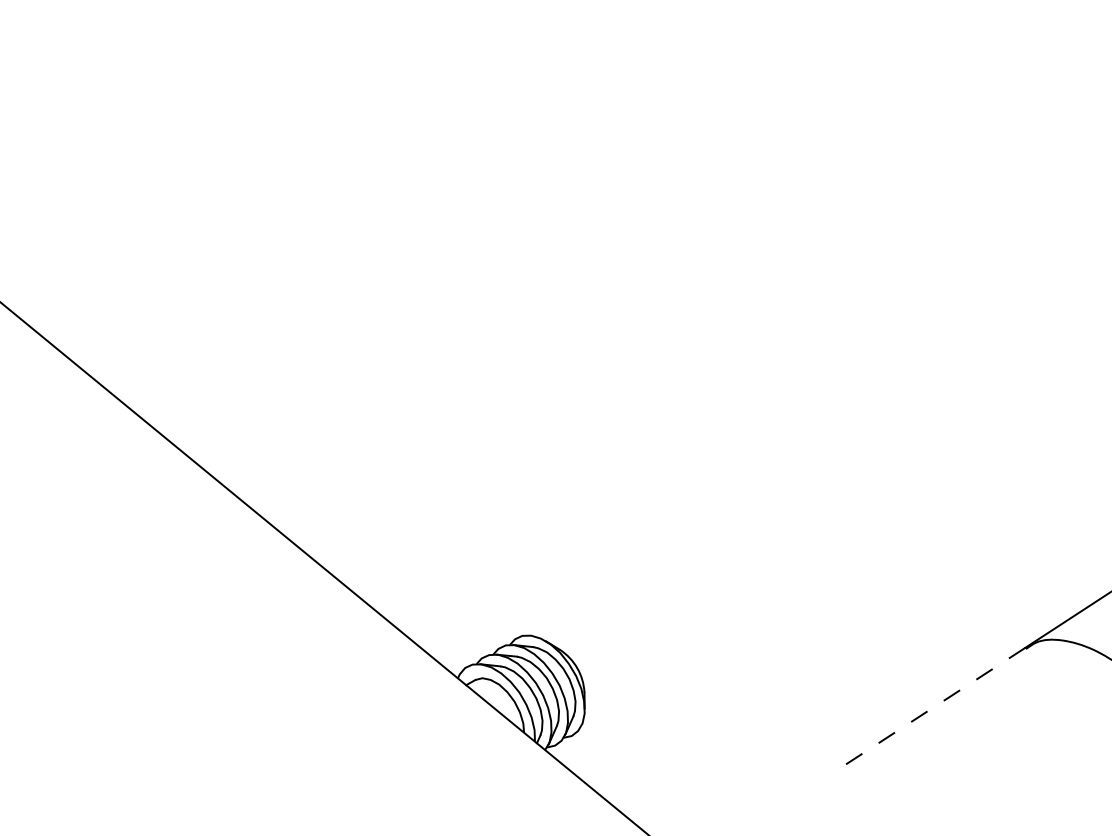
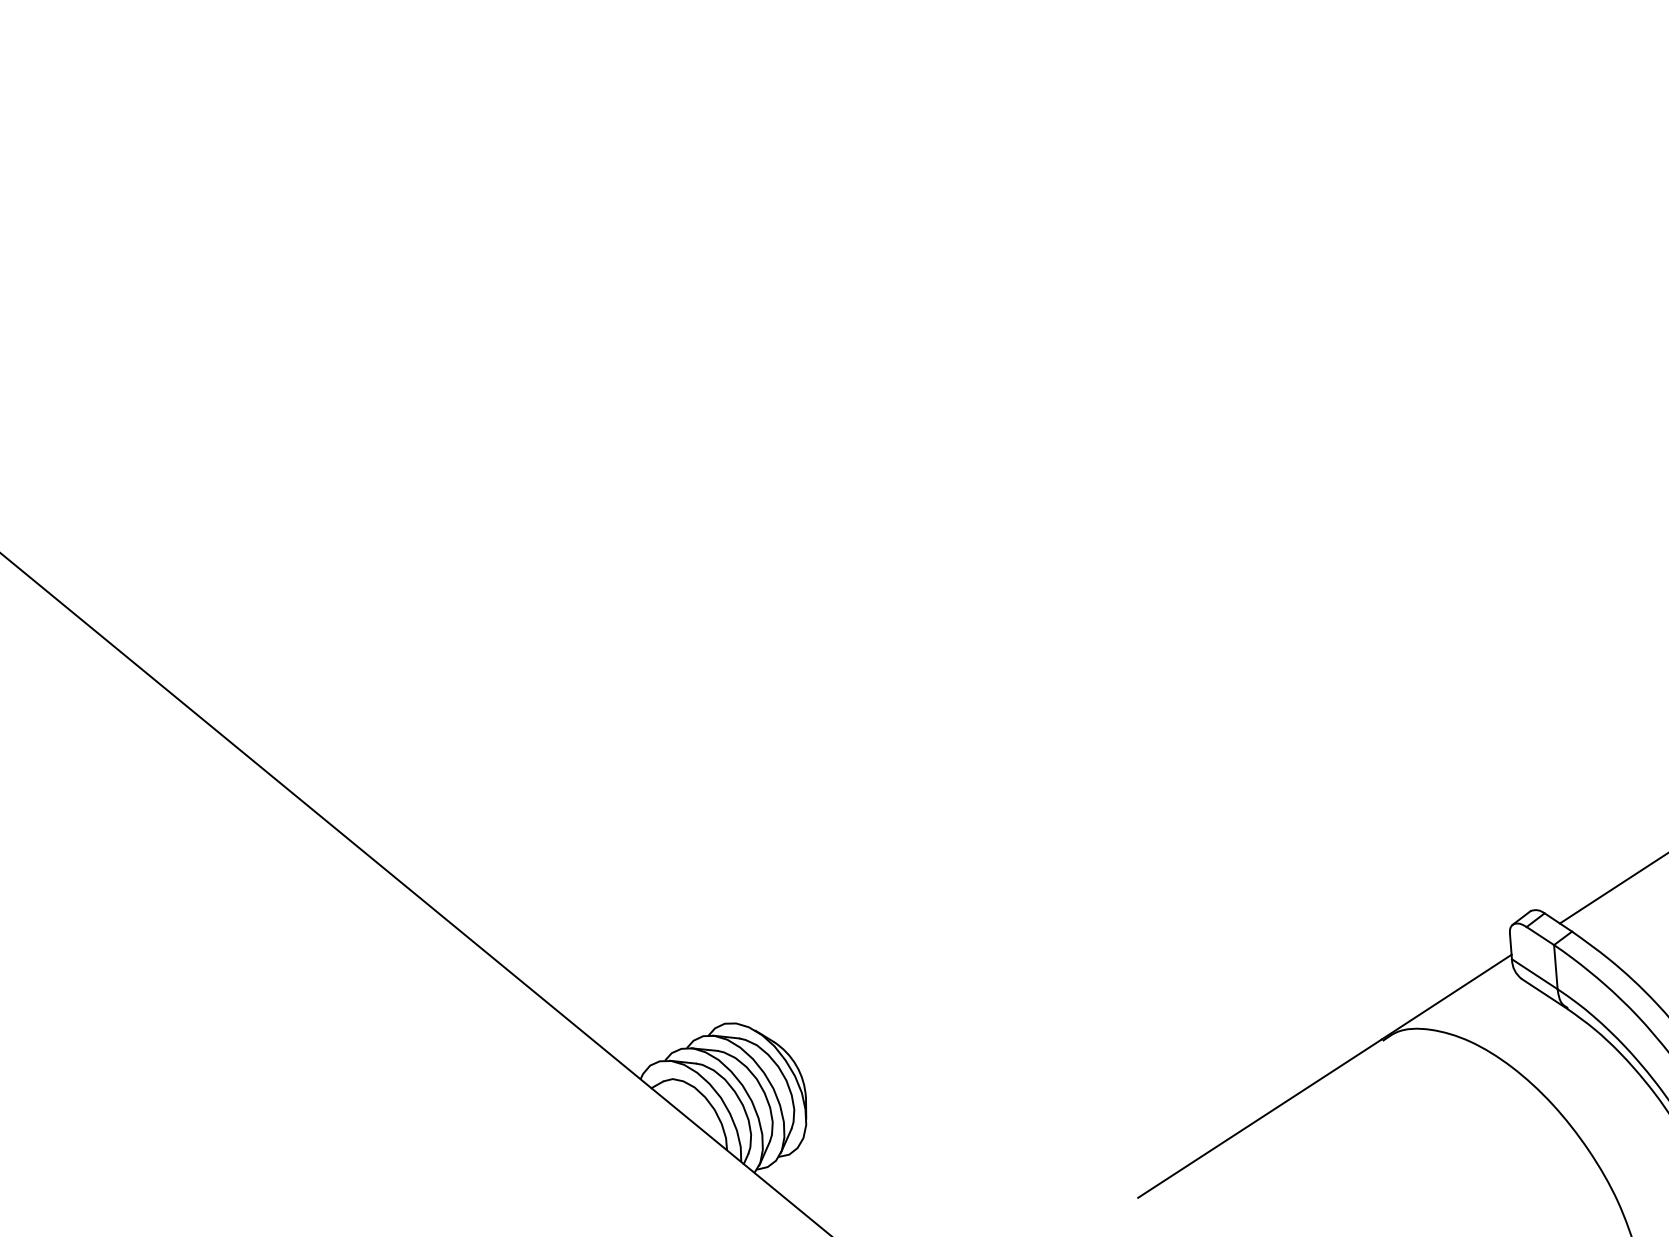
line: (931, 708) -> (1259, 1118), dashed -> solid

